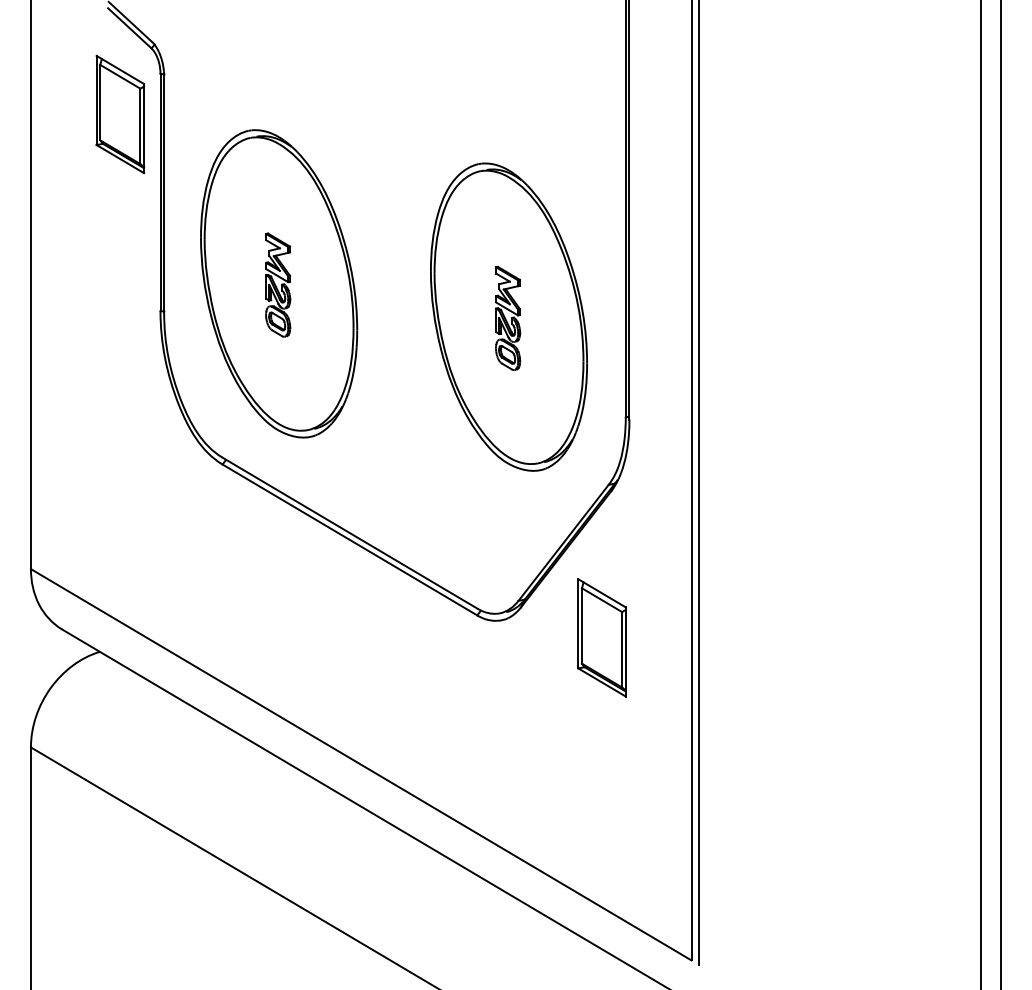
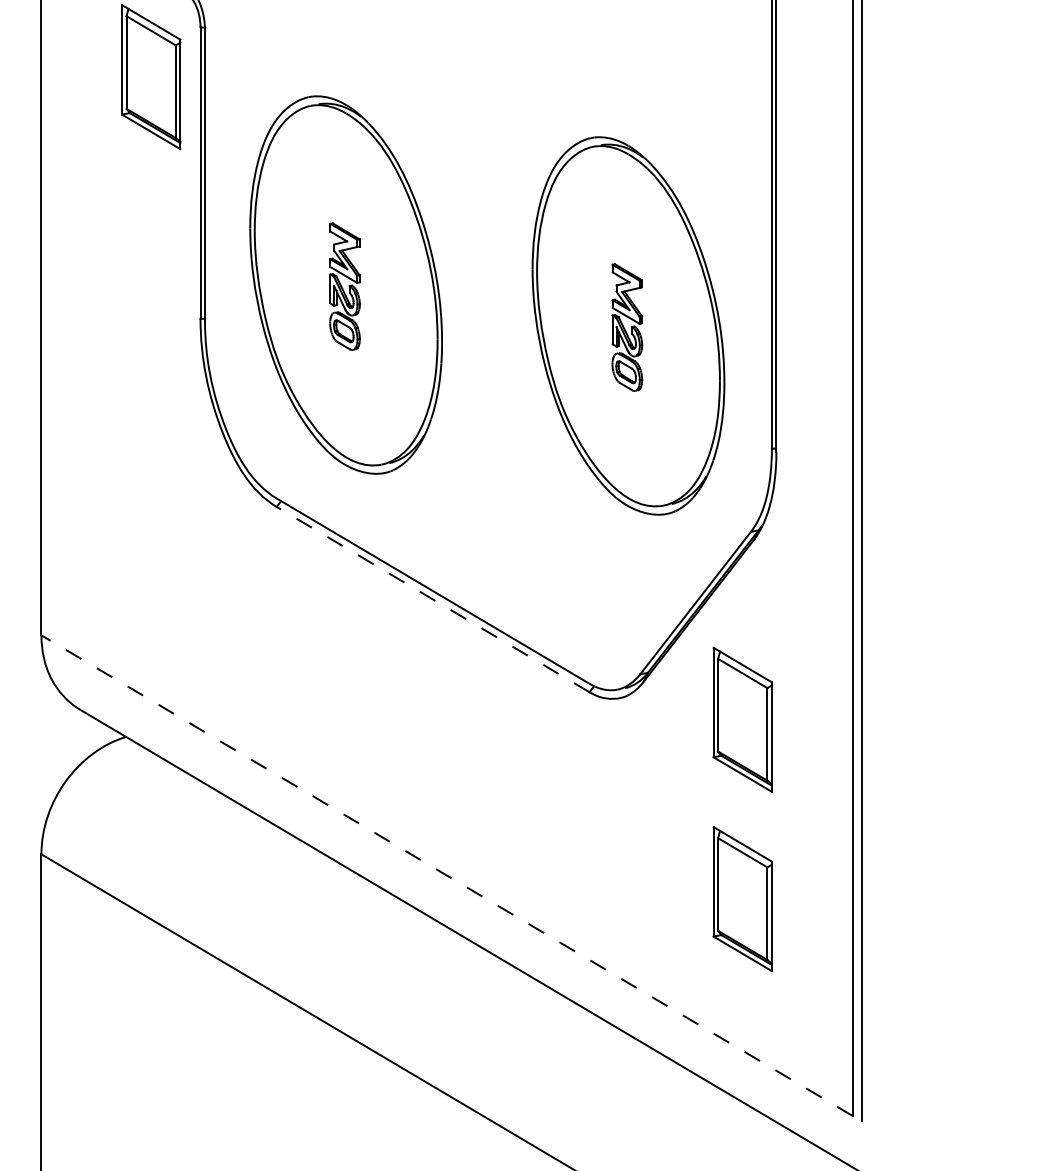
line: (349, 539) -> (432, 598), solid -> dashed
line: (361, 764) -> (447, 875), solid -> dashed
part: (601, 783) -> (742, 898), added

